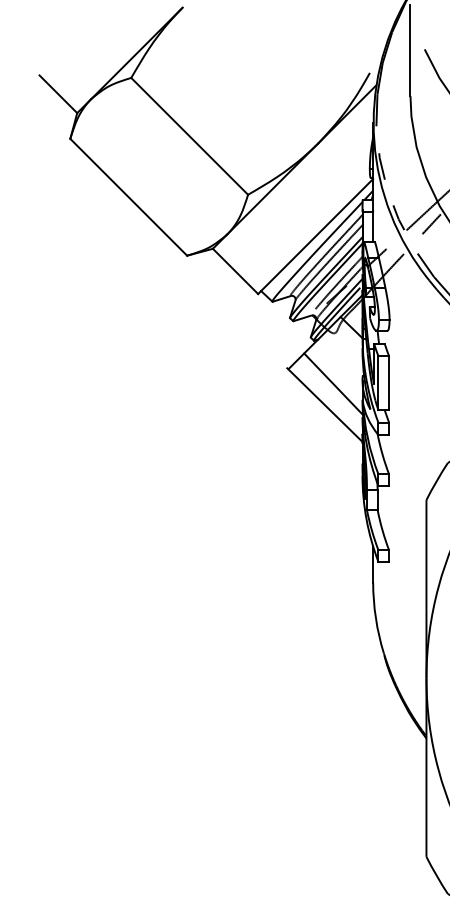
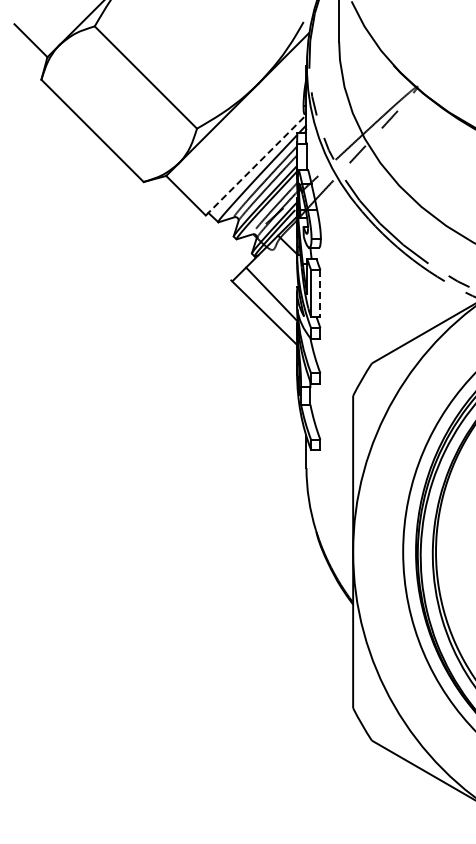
line: (316, 235) -> (256, 164), solid -> dashed
line: (389, 383) -> (320, 293), solid -> dashed

